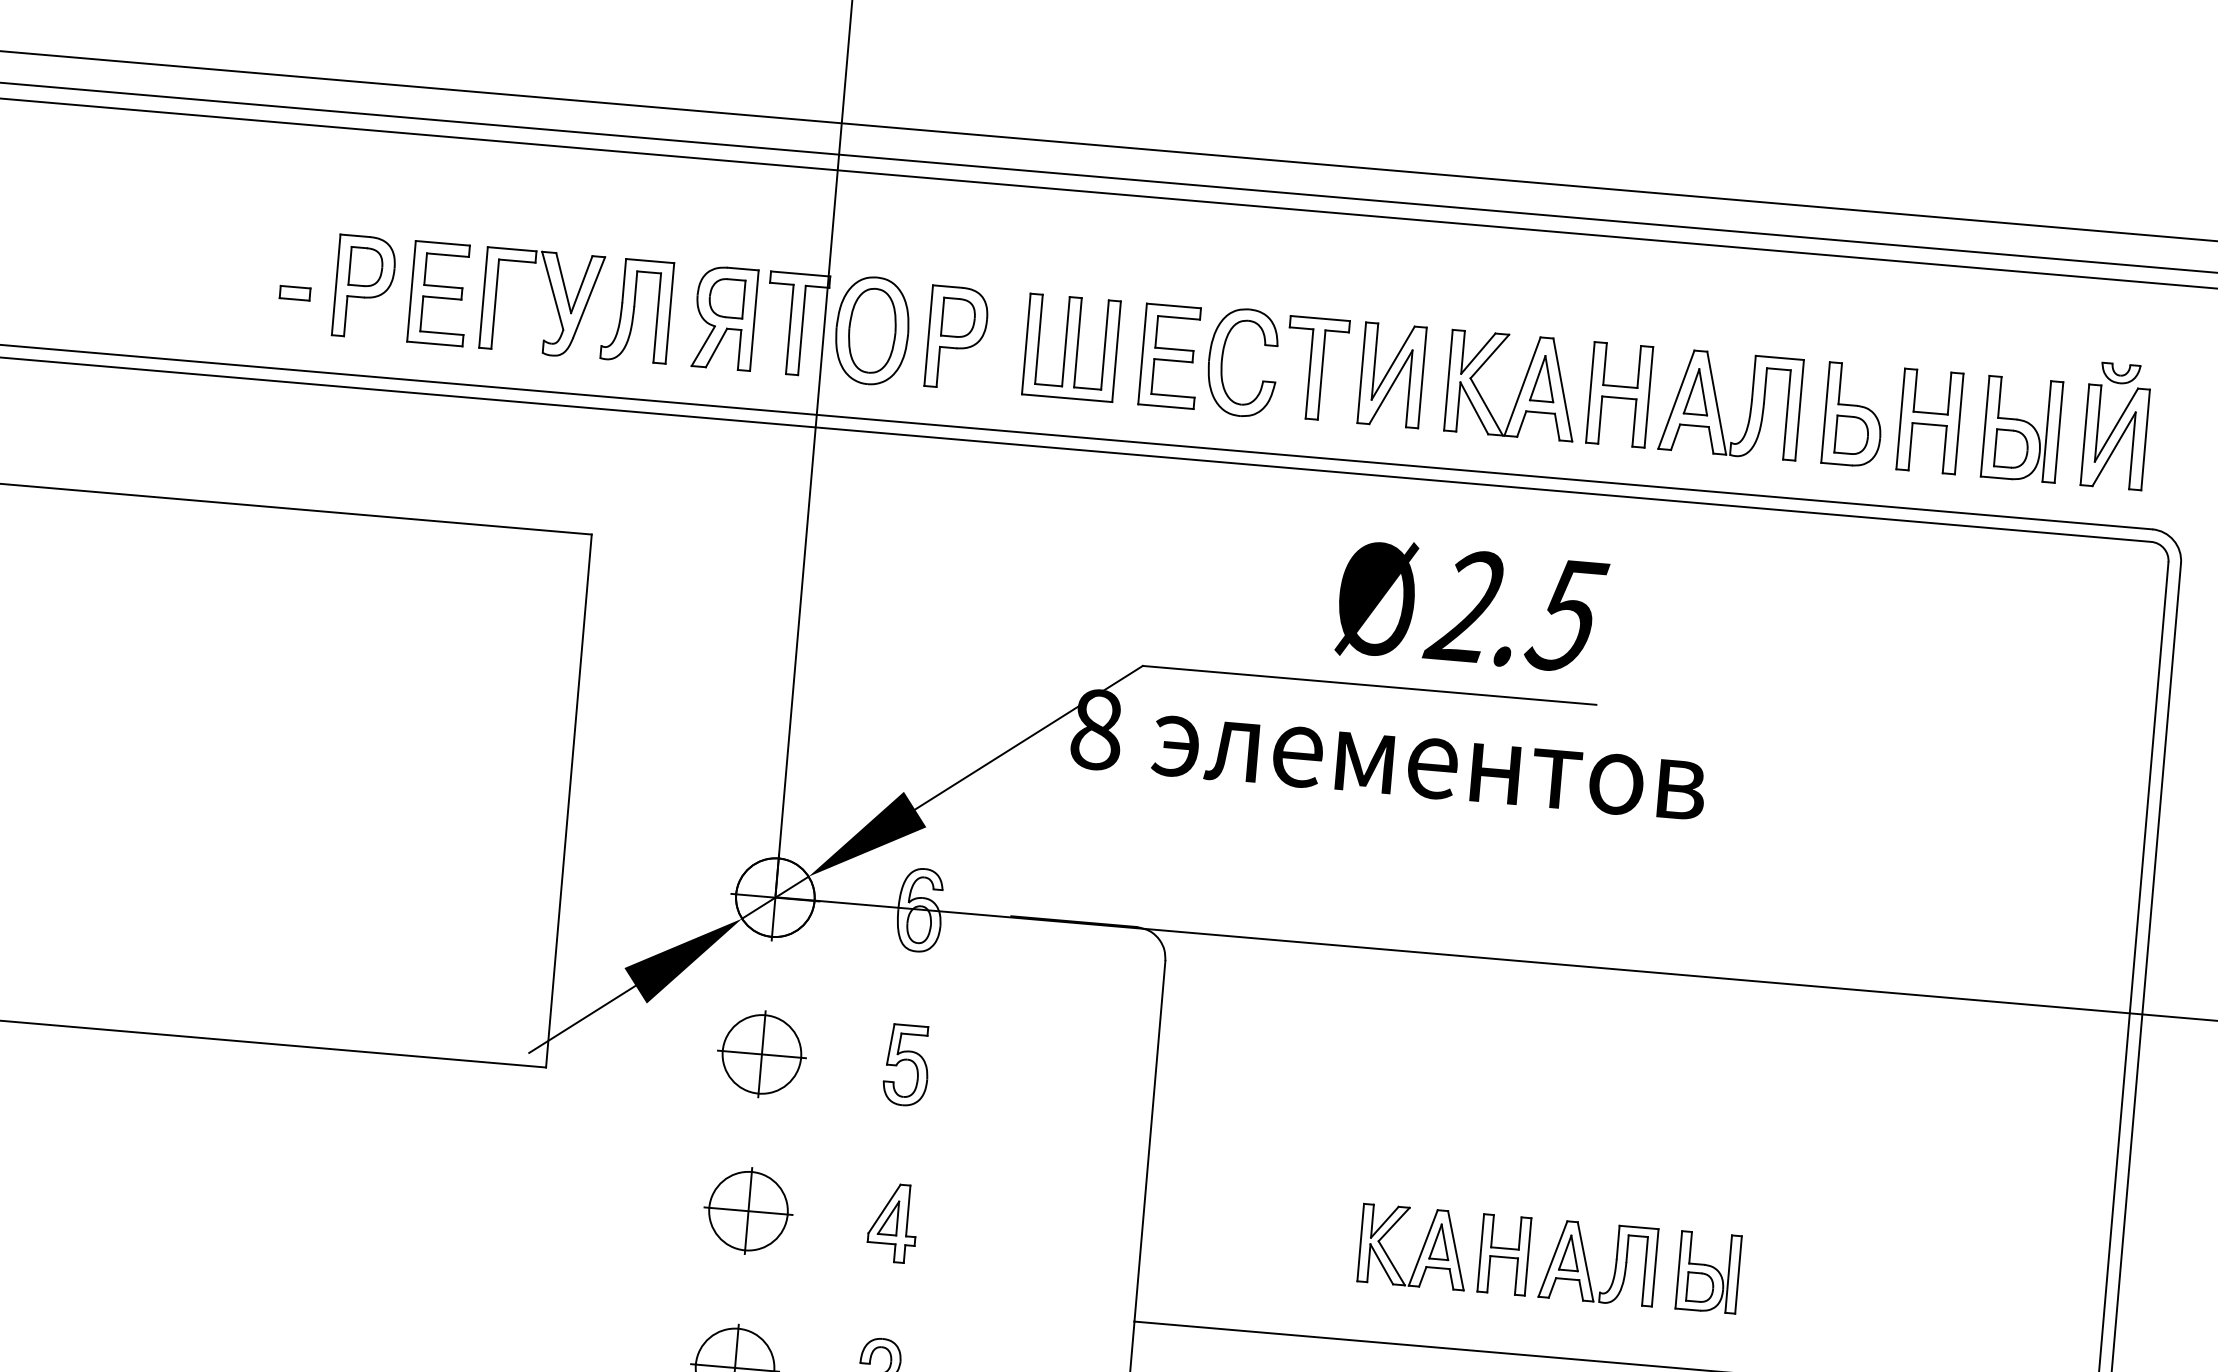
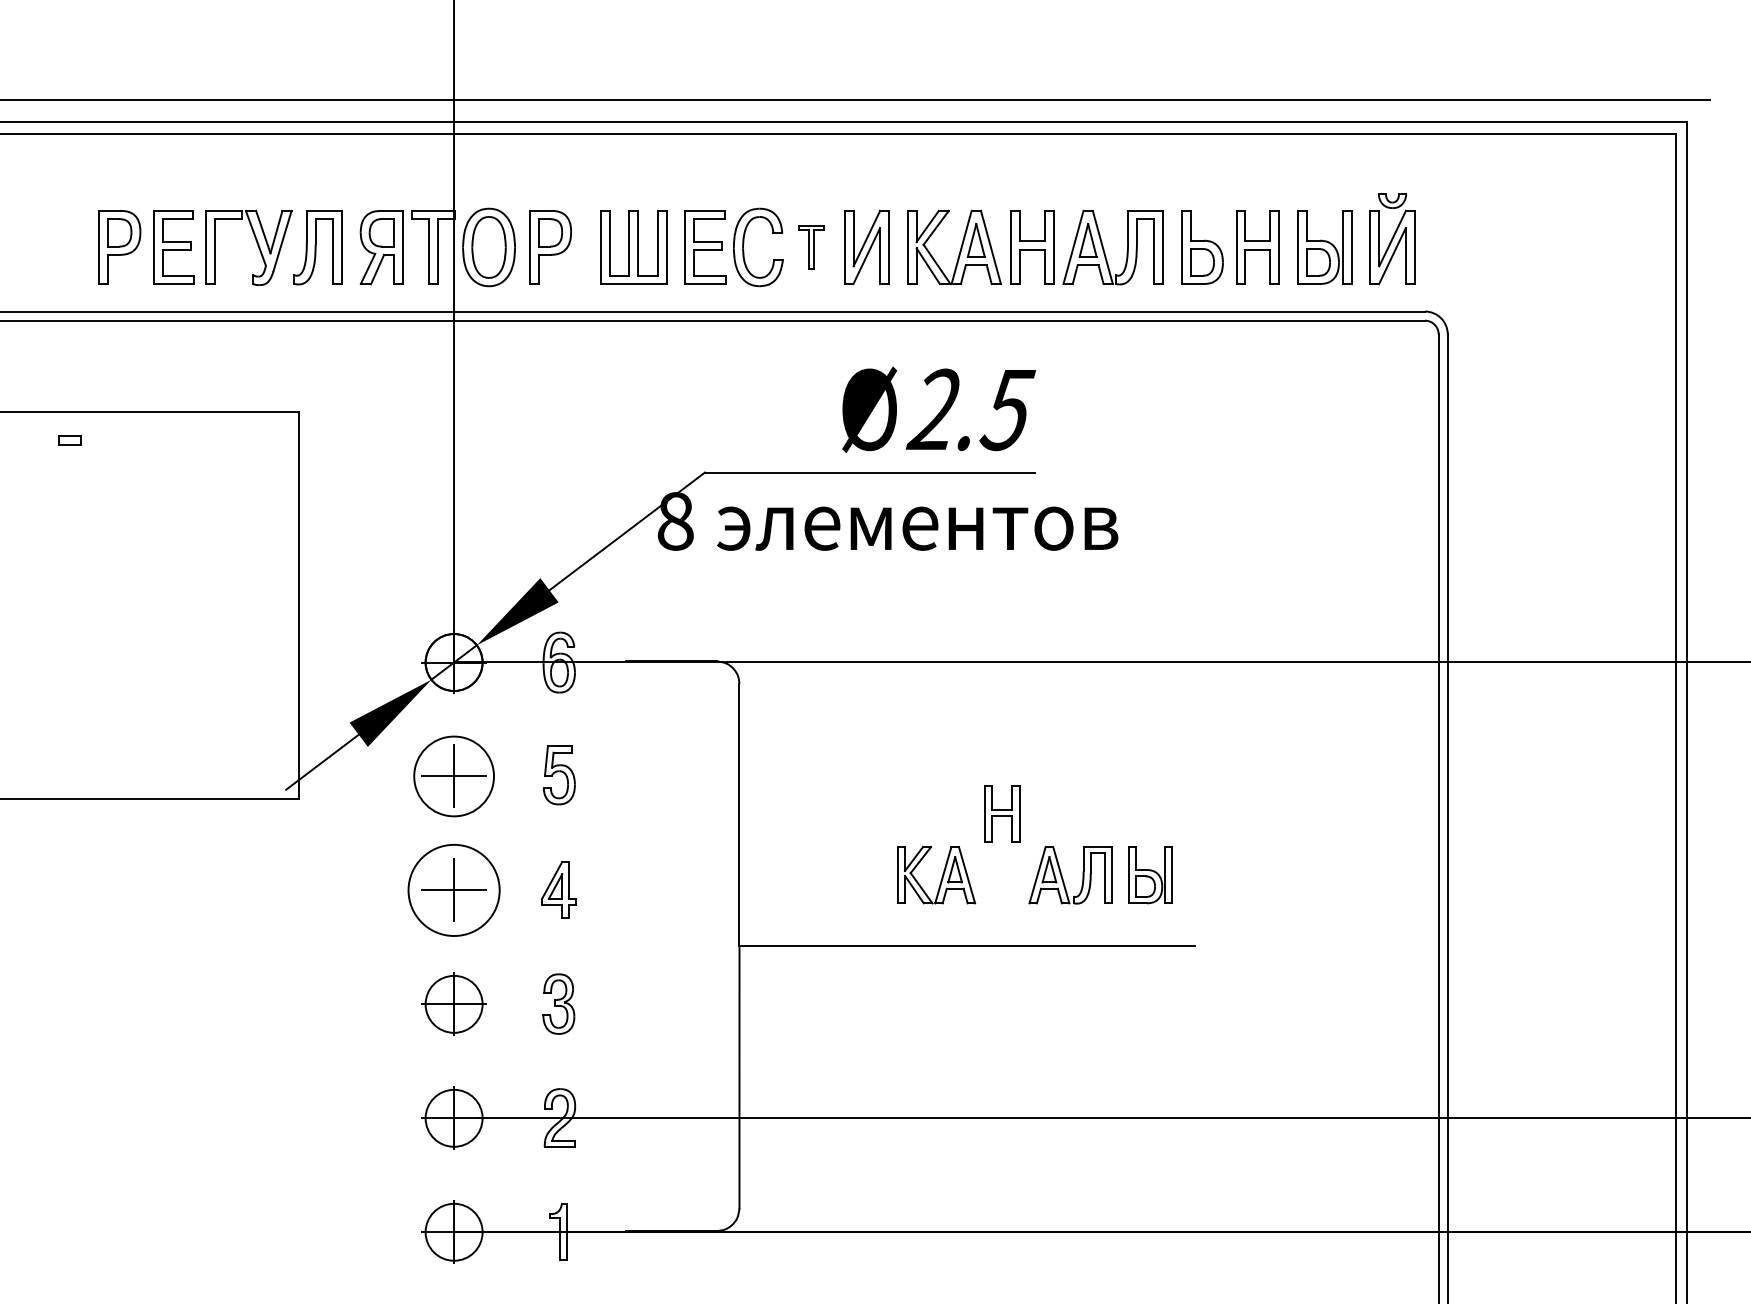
part: (294, 293) -> (69, 440), moved
part: (1315, 368) -> (811, 247), size x0.6
circle: (761, 1053) -> (453, 775), size x1.4
circle: (747, 1209) -> (453, 889), size x1.6
part: (1504, 1253) -> (1002, 813), moved

